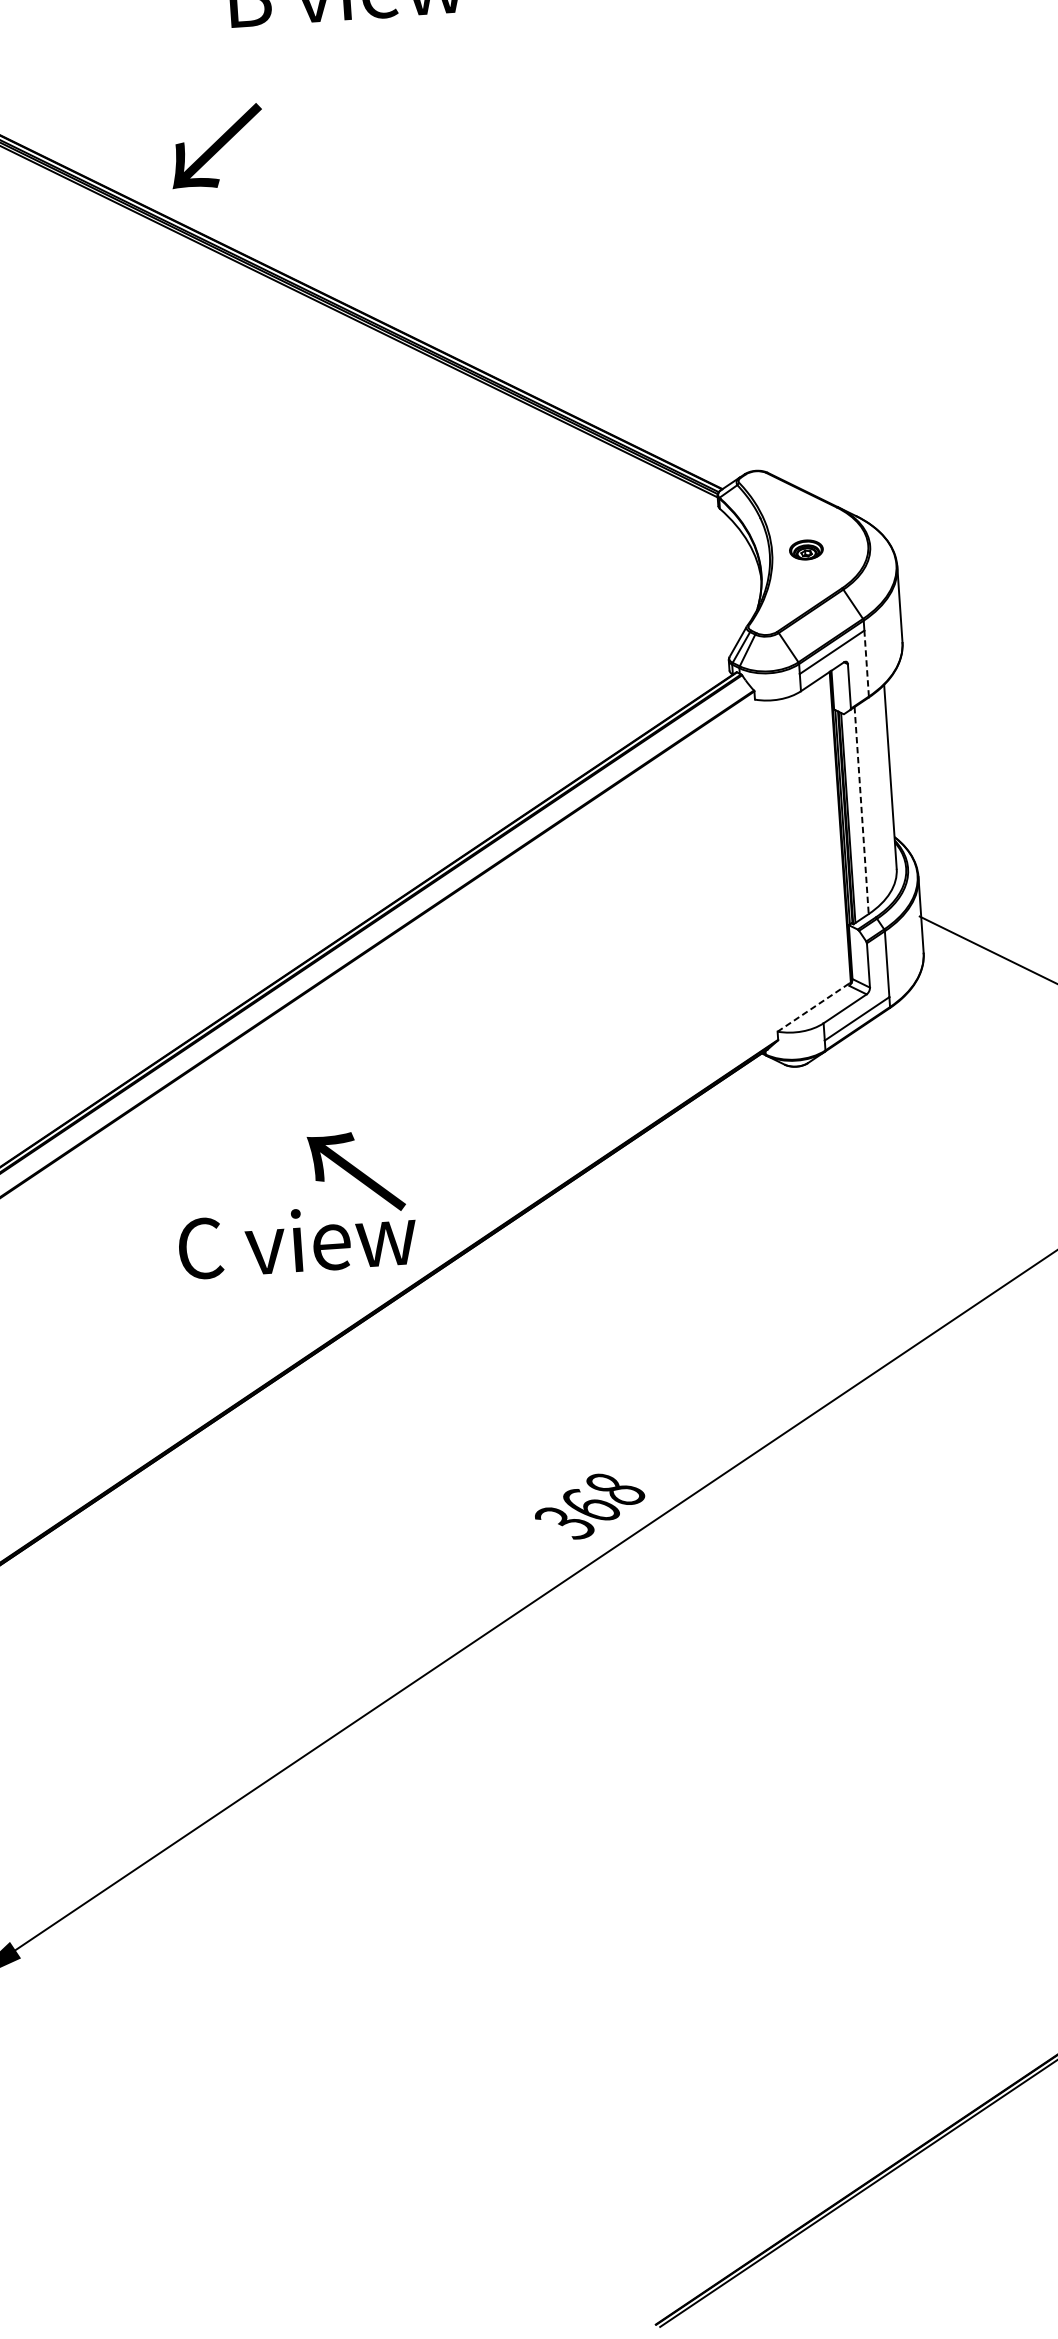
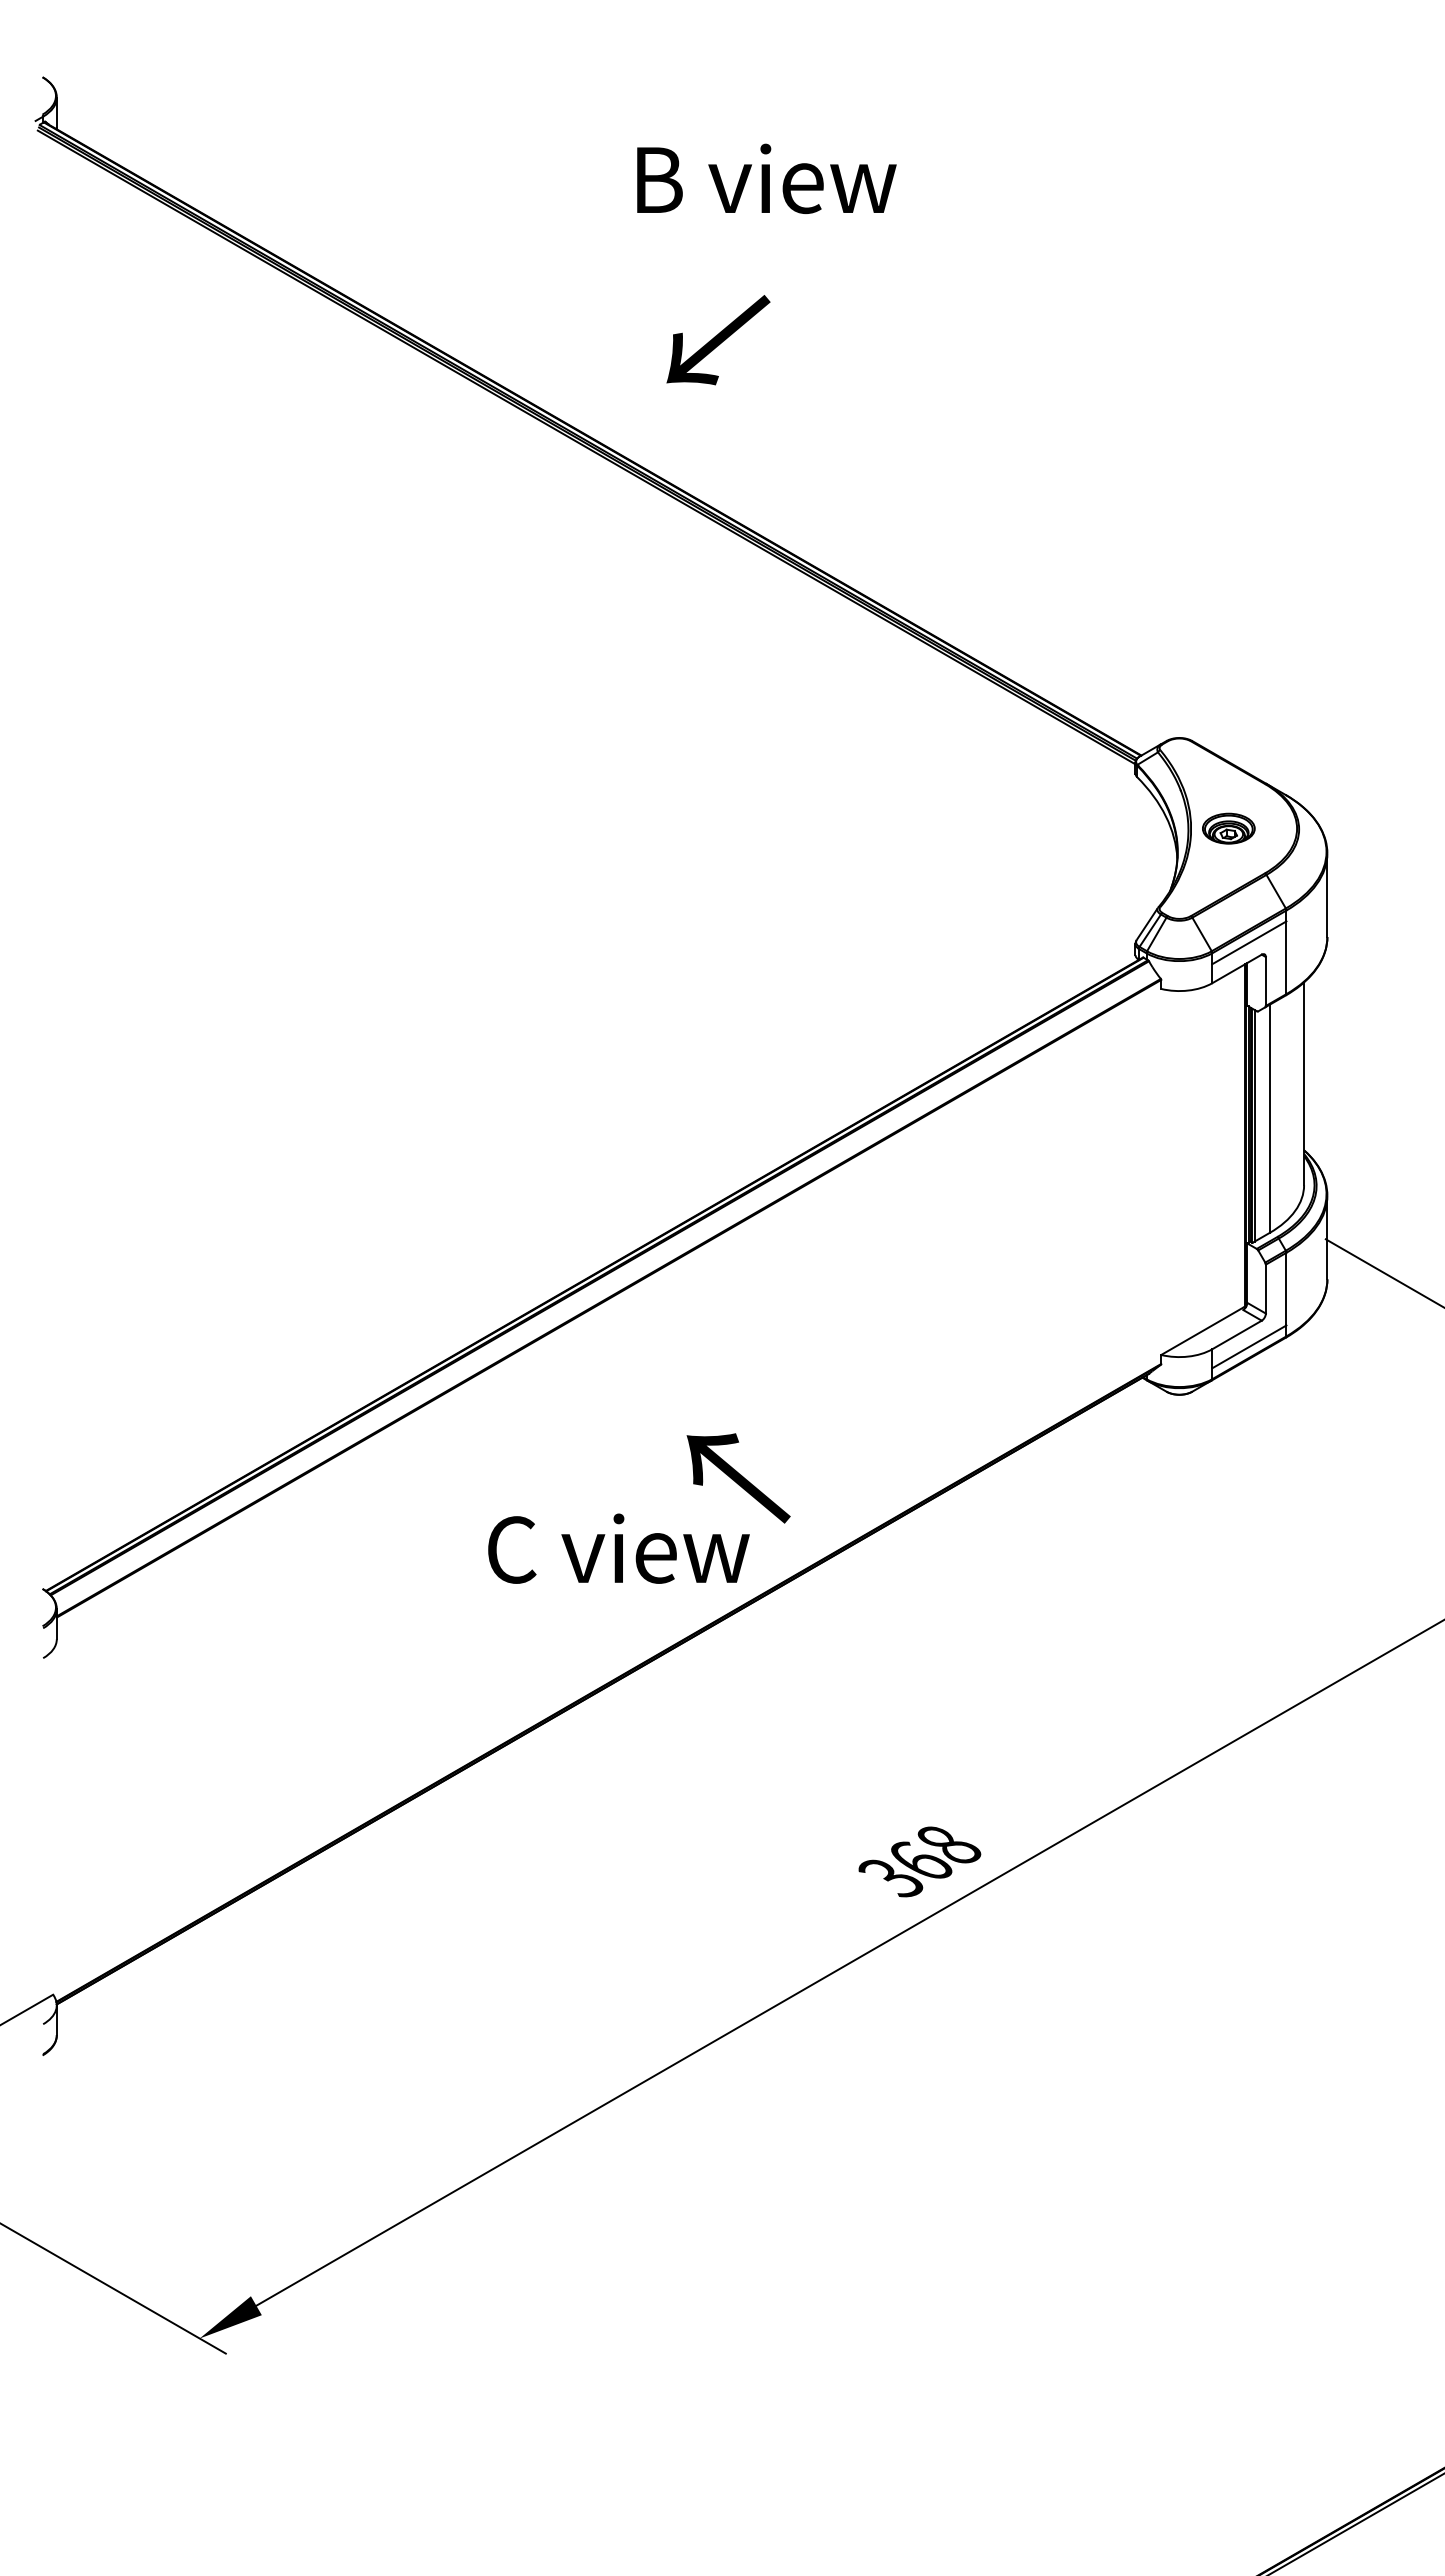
text: (217, 147) -> (718, 340), moved
part: (806, 549) -> (1228, 828), size x1.43
line: (866, 663) -> (1286, 957), dashed -> solid
line: (862, 811) -> (1270, 1119), dashed -> solid
line: (812, 1007) -> (1201, 1331), dashed -> solid
text: (356, 1172) -> (738, 1478), moved

